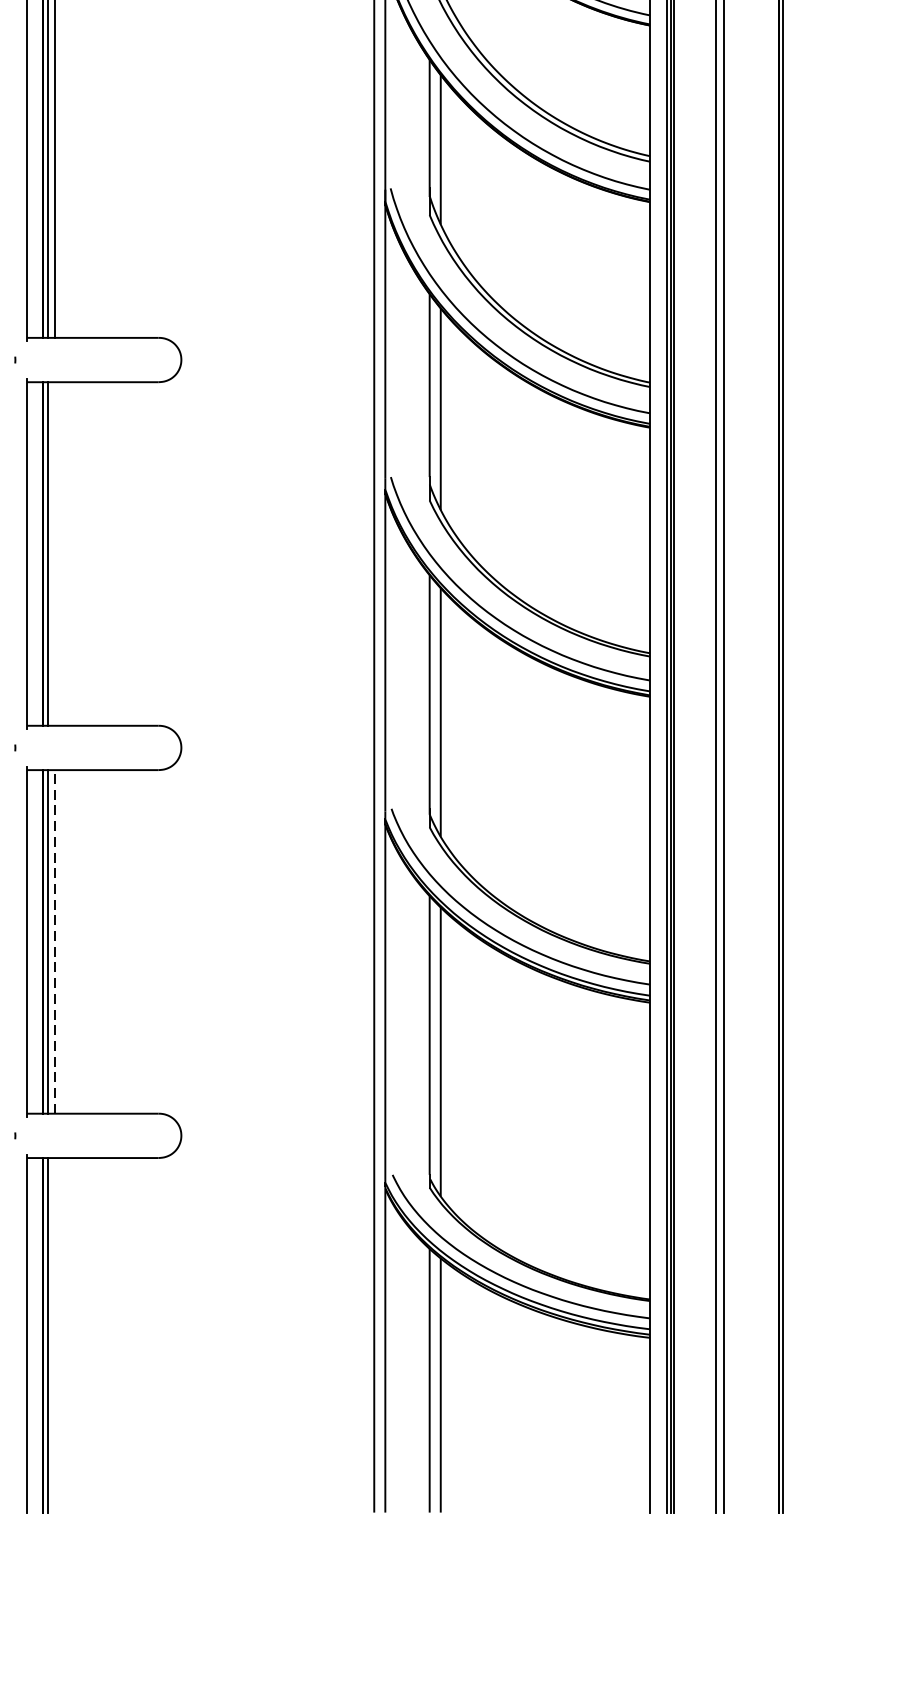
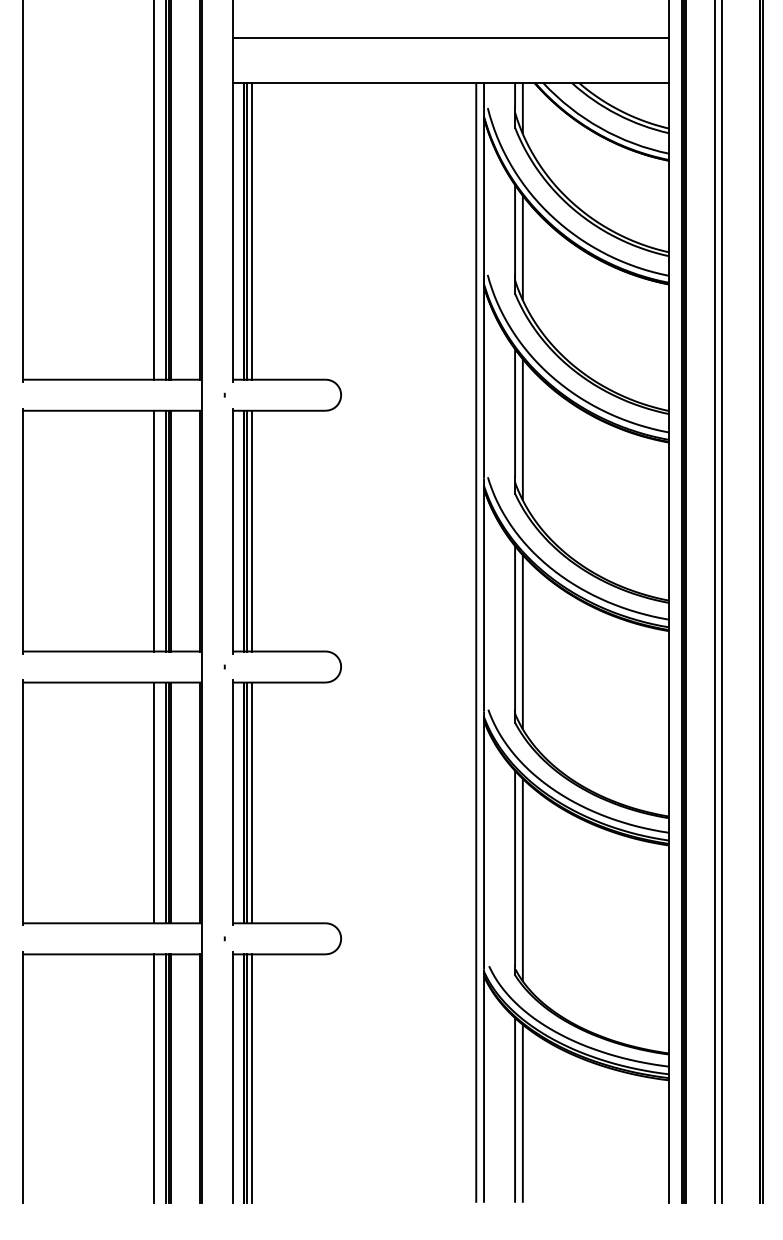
line: (54, 553) -> (252, 530), added
line: (54, 941) -> (252, 802), dashed -> solid
line: (54, 1335) -> (252, 1078), added

